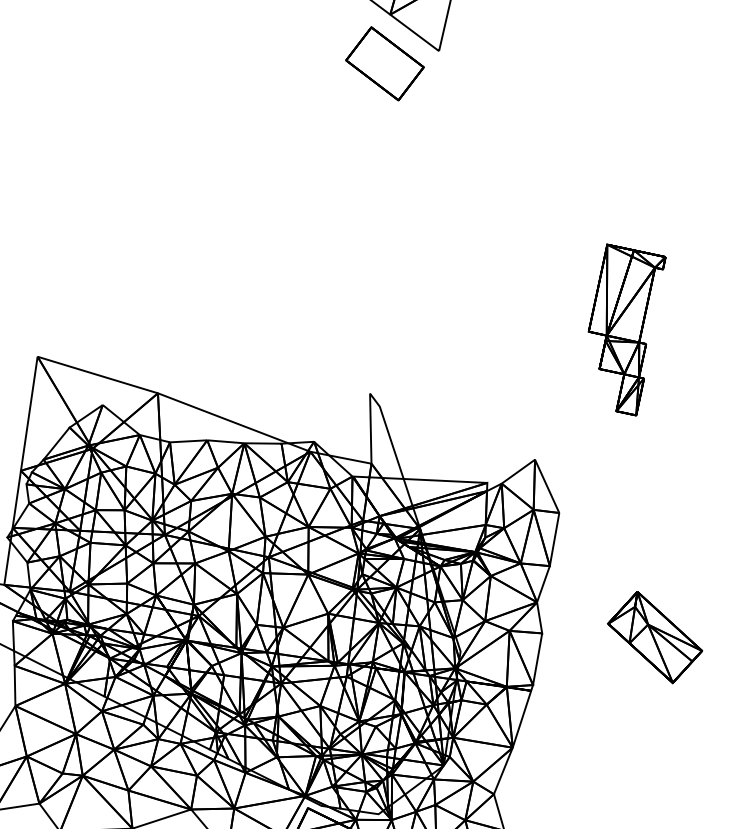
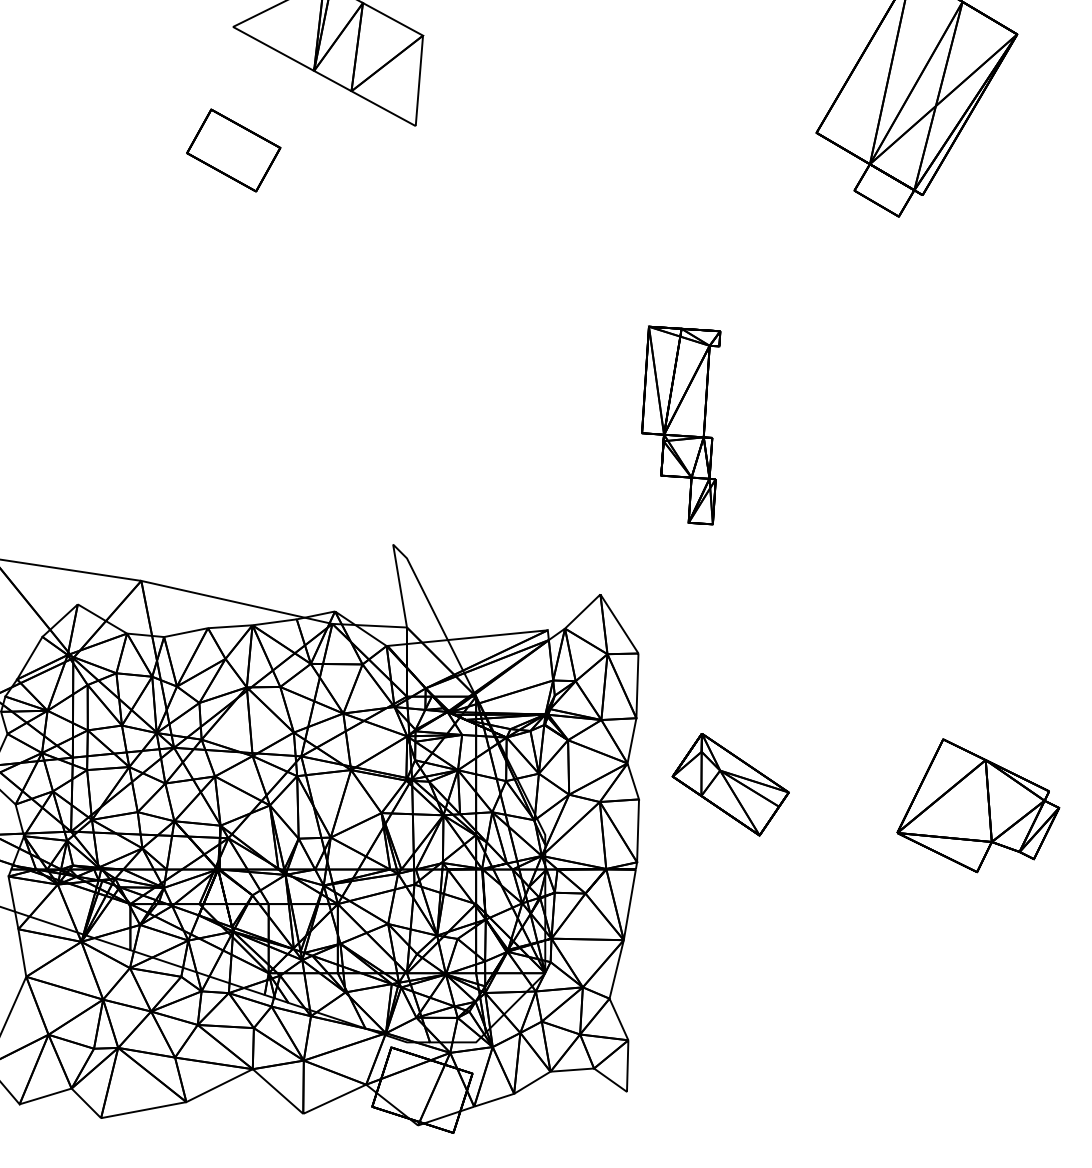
part: (384, 63) -> (233, 150), moved
part: (654, 637) -> (730, 784), moved

